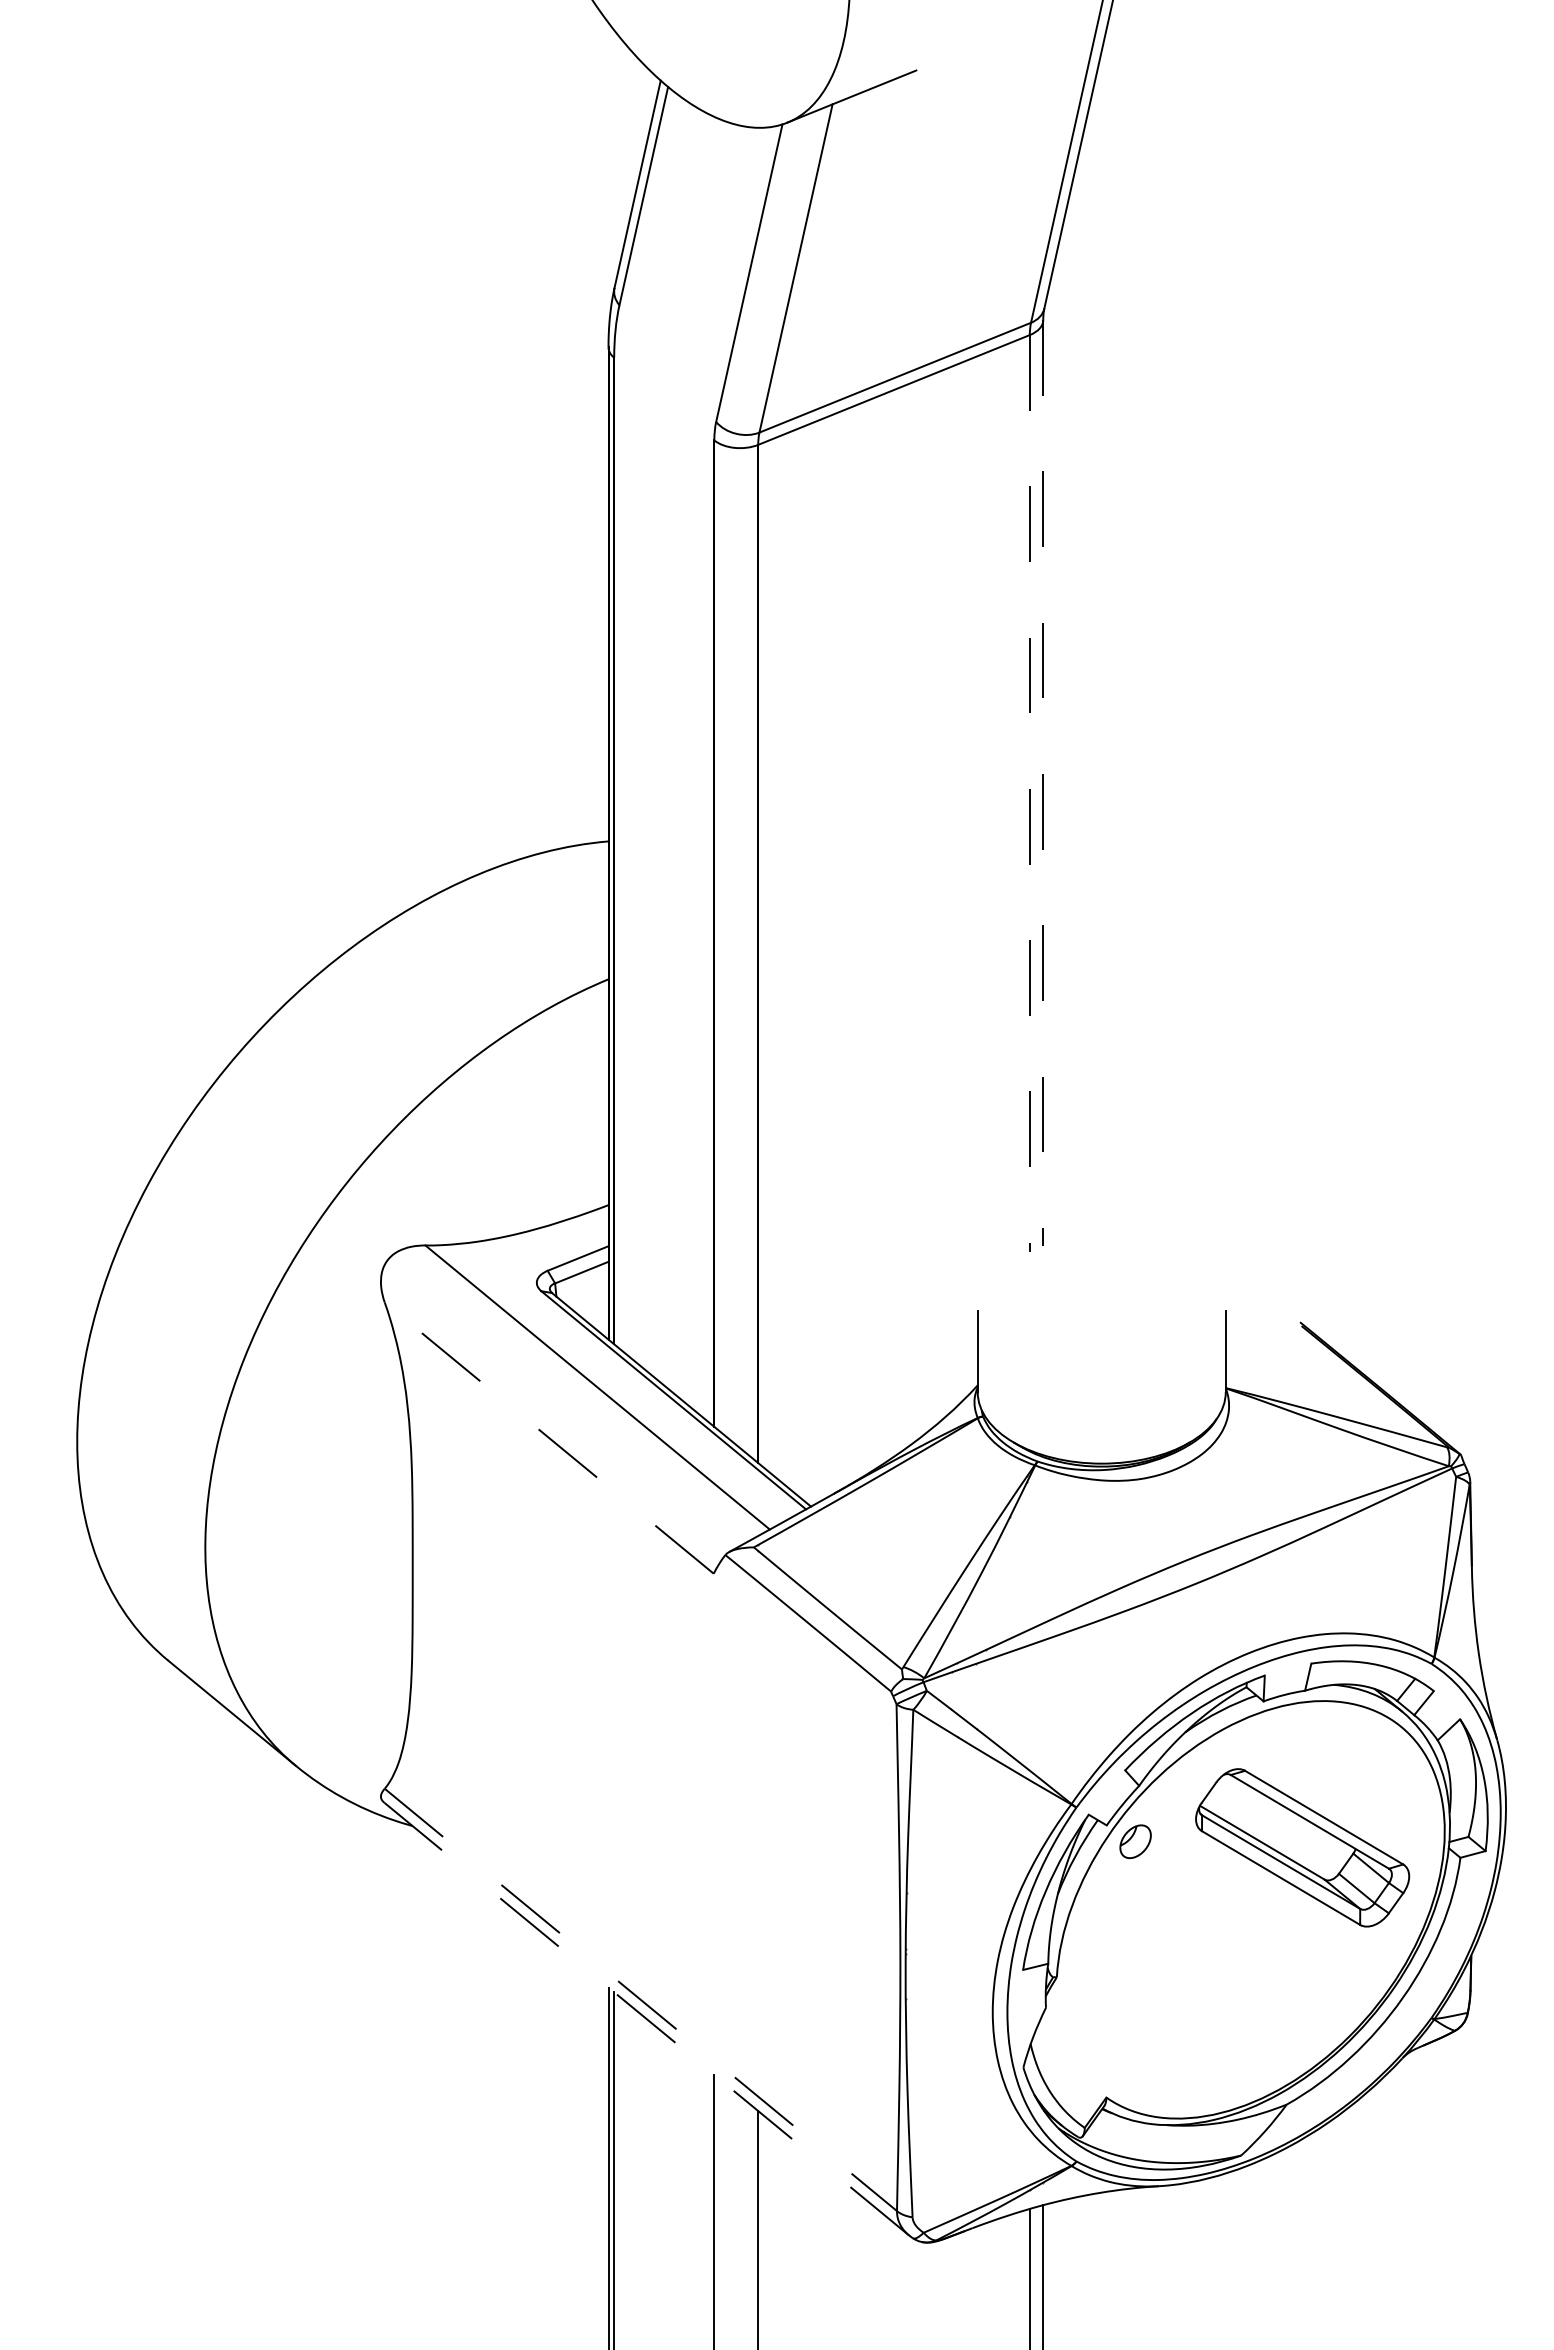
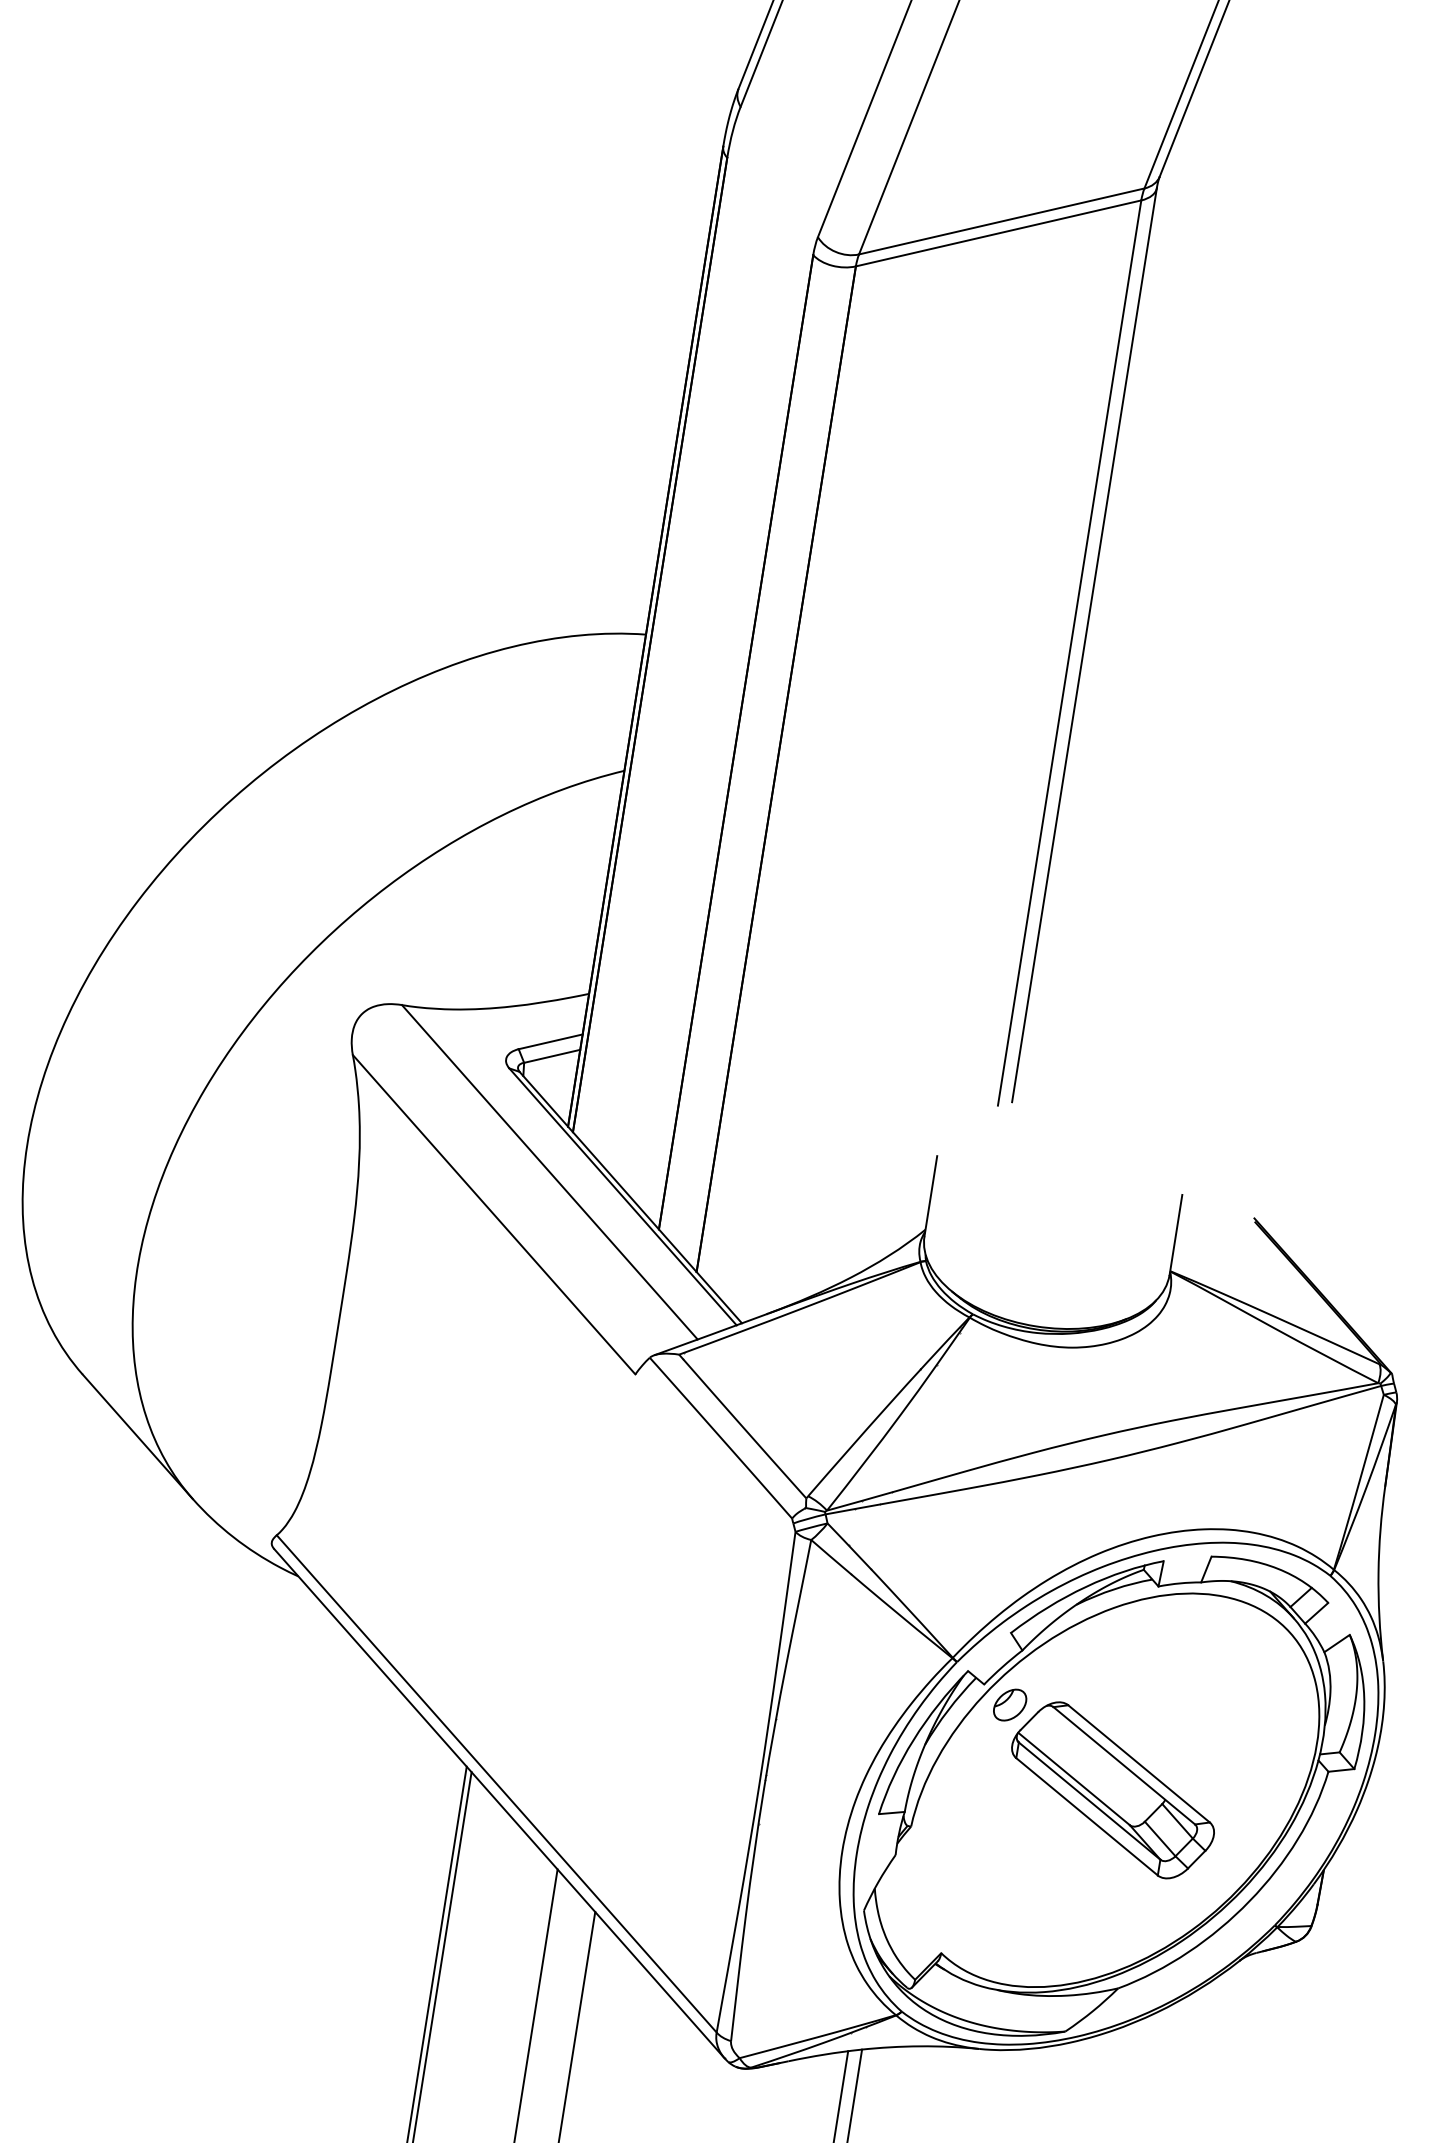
line: (1043, 783) -> (1084, 645), dashed -> solid
line: (1029, 793) -> (1069, 653), dashed -> solid
line: (548, 1437) -> (493, 1213), dashed -> solid
part: (1302, 1847) -> (1113, 1789), moved
line: (640, 1999) -> (496, 1783), dashed -> solid
line: (646, 2019) -> (499, 1804), dashed -> solid

